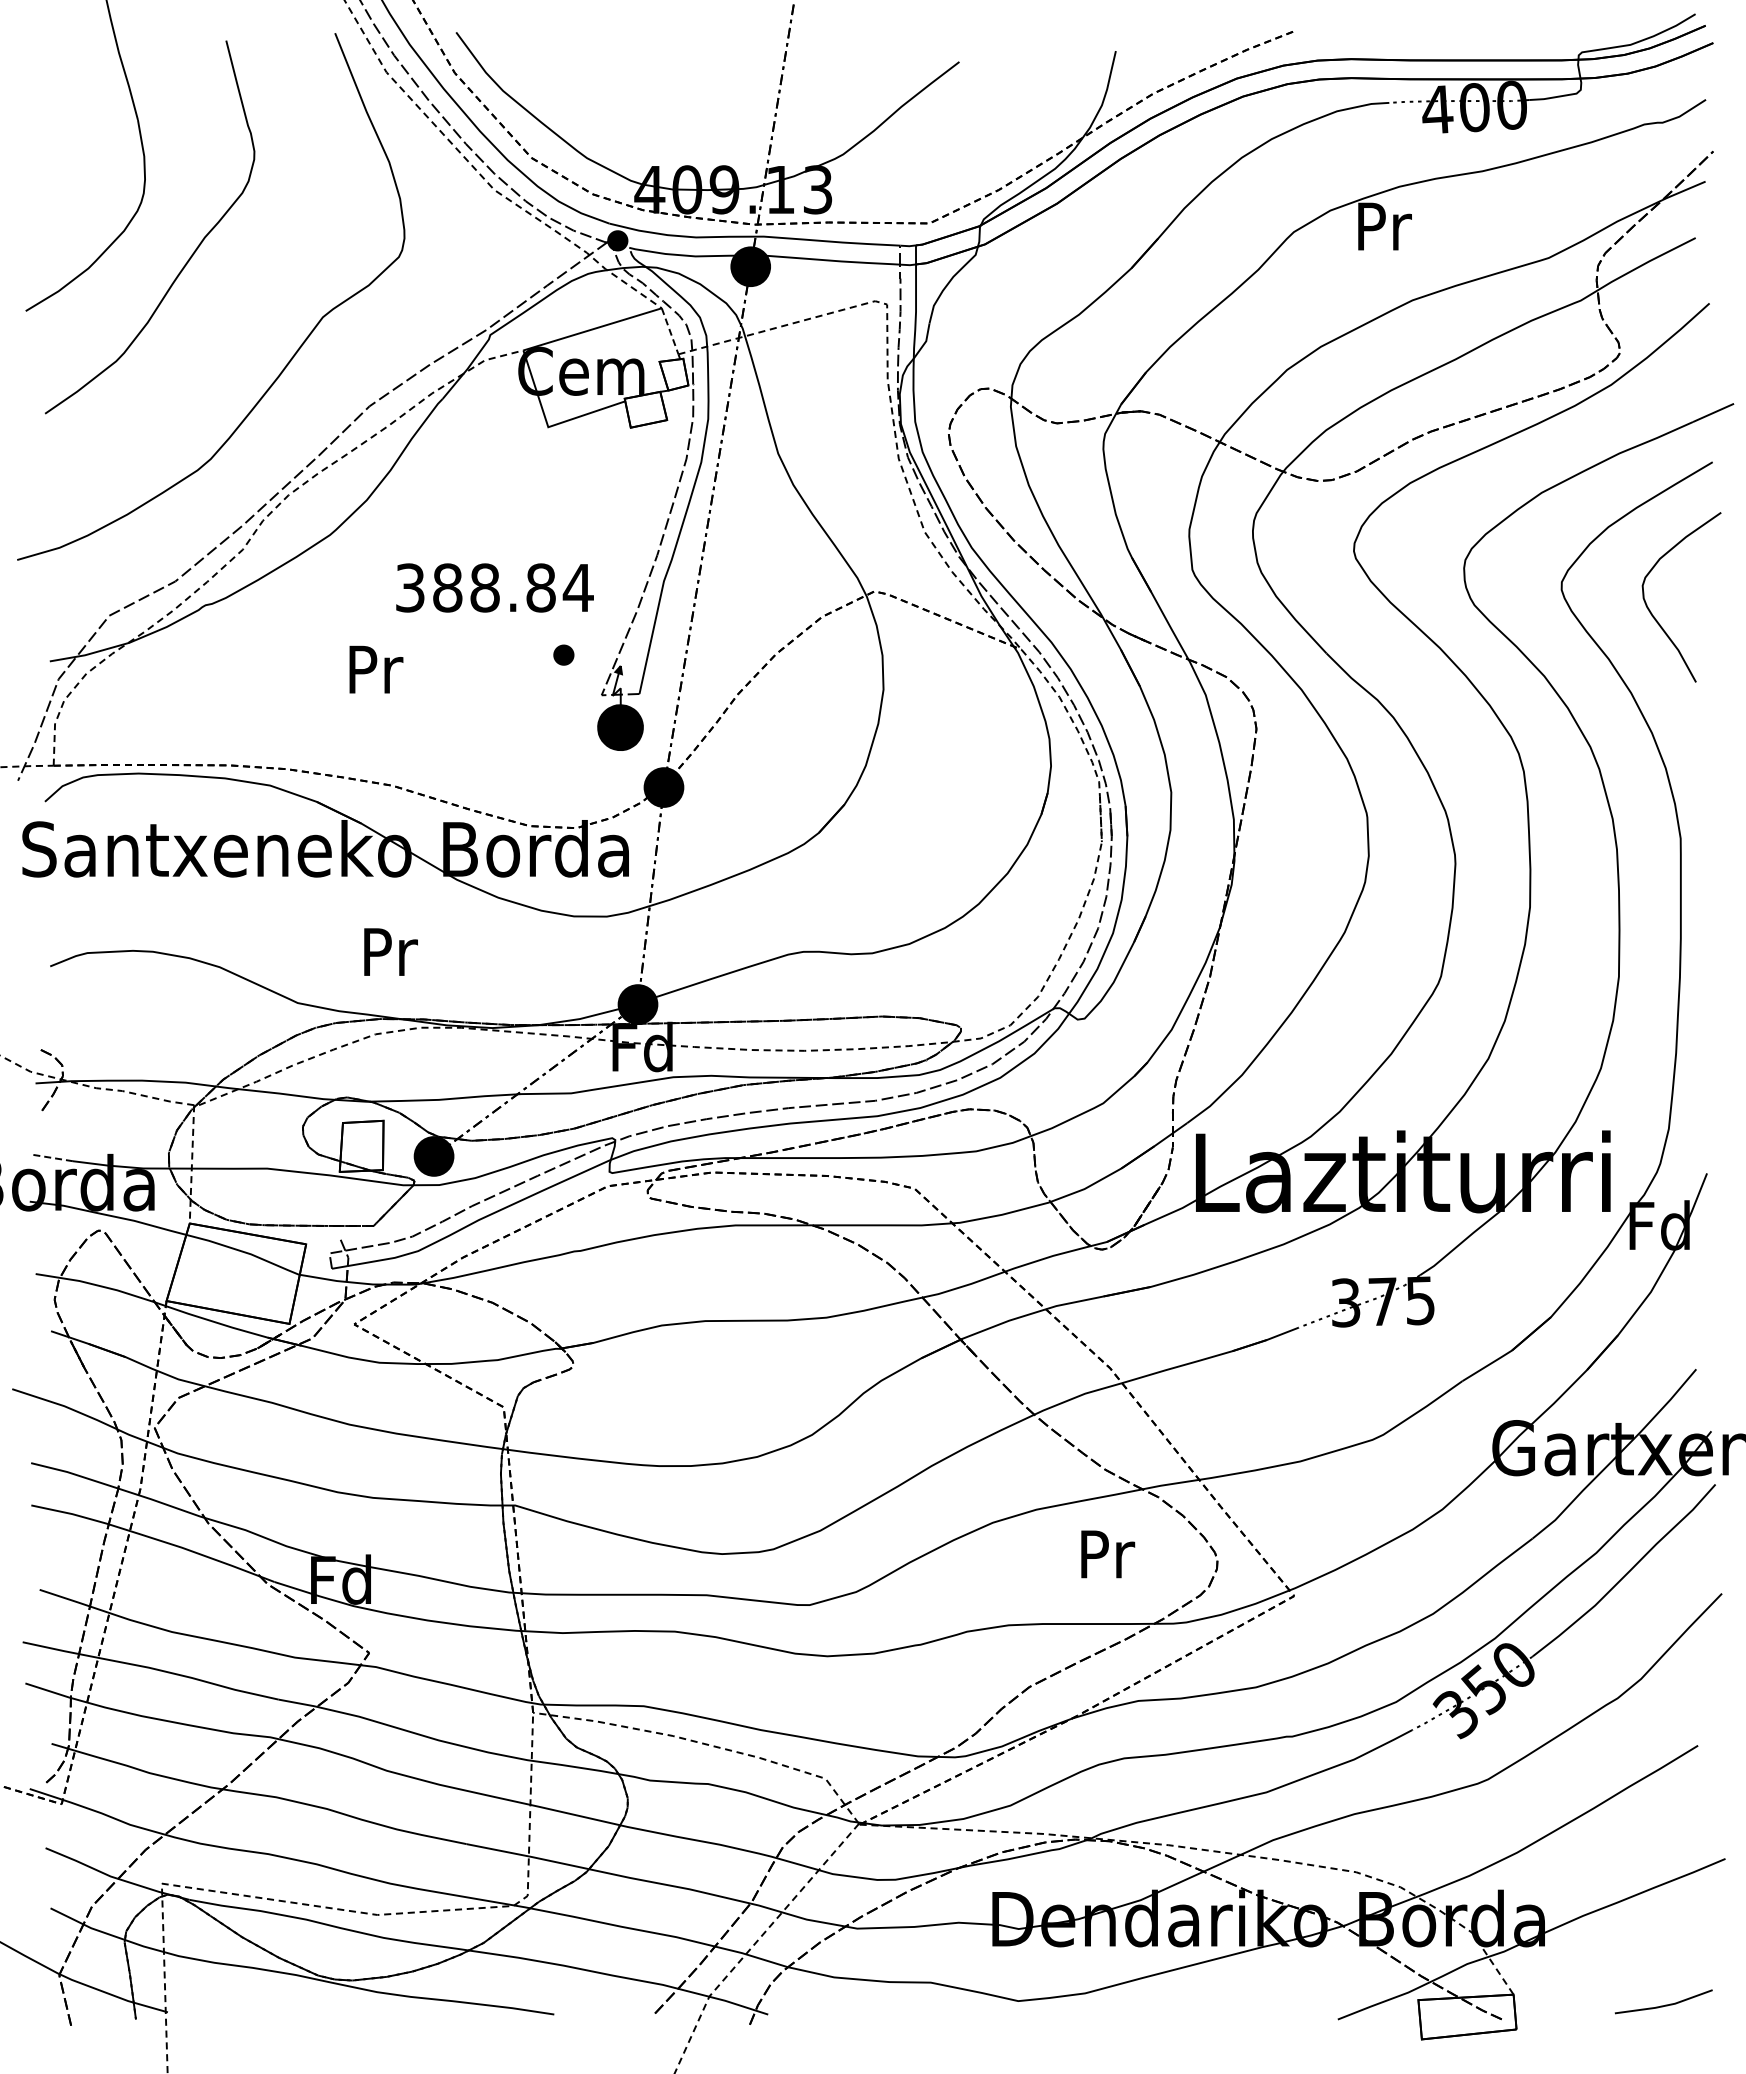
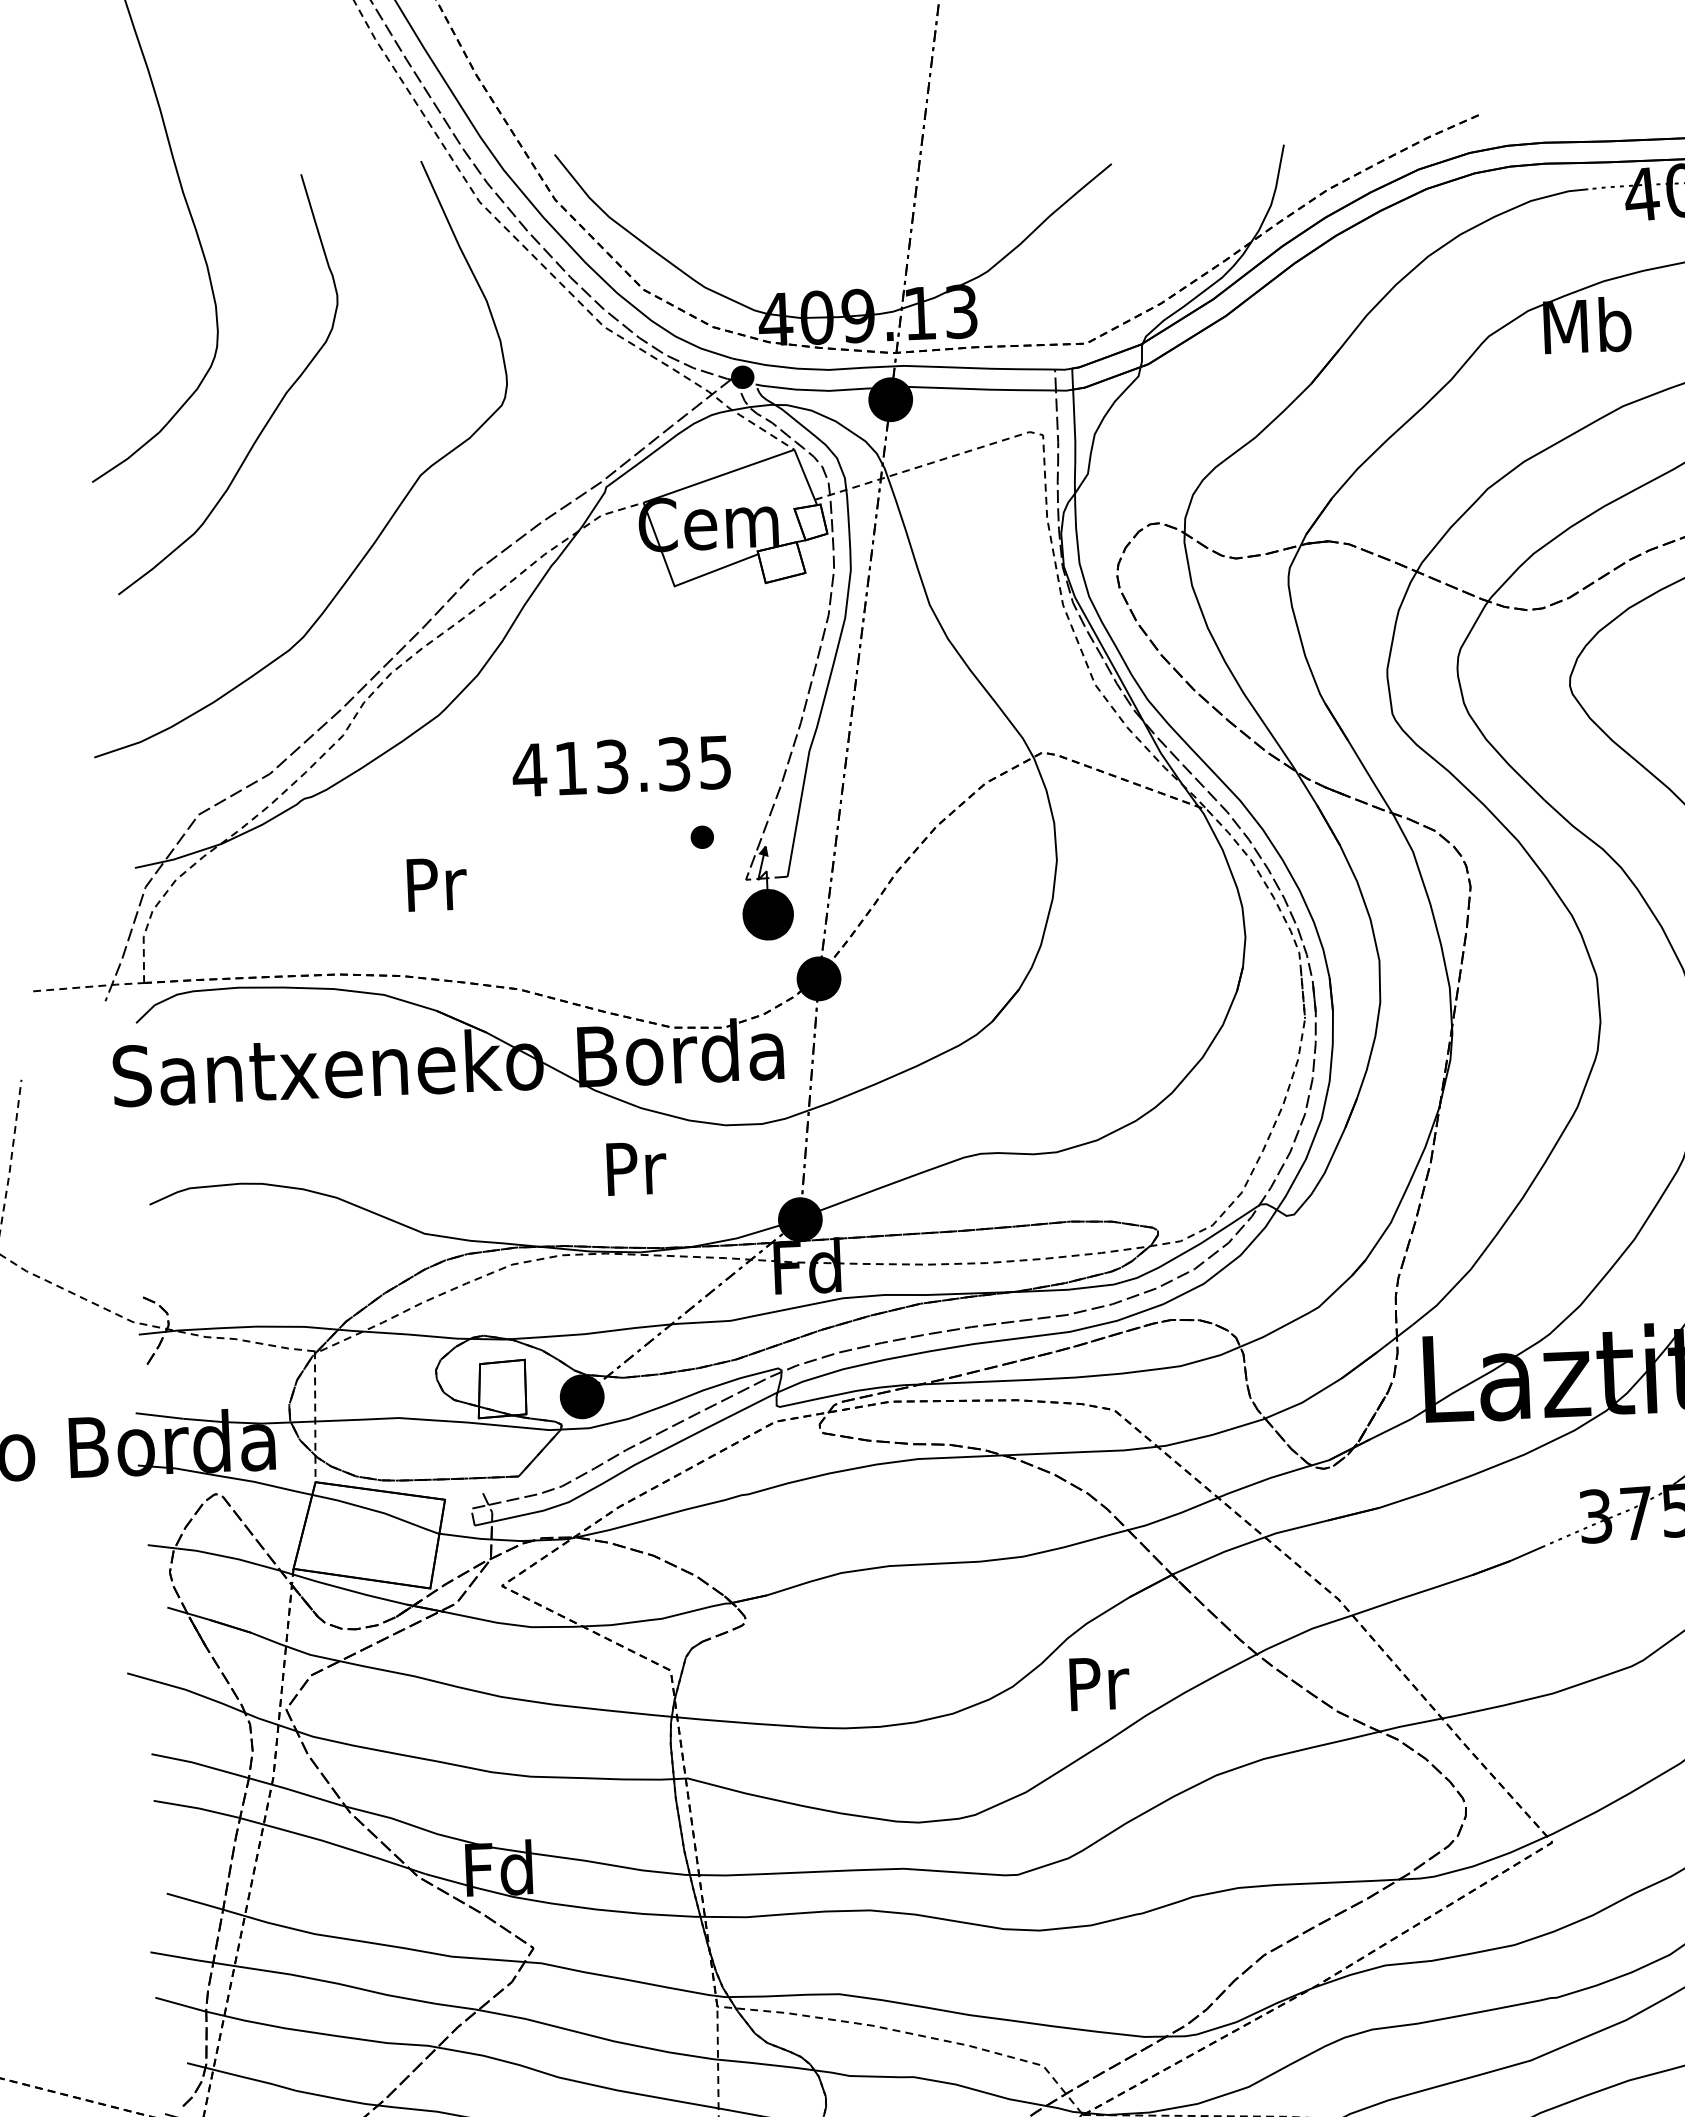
text: (1383, 225) -> (1587, 324), Pr -> Mb
line: (670, 331) -> (805, 474), dashed -> solid
text: (493, 587) -> (621, 765), 388.84 -> 413.35
text: (376, 669) -> (437, 884), moved
text: (390, 951) -> (636, 1167), moved
line: (51, 1157) -> (159, 1415), dashed -> solid
text: (1108, 1554) -> (1100, 1683), moved

